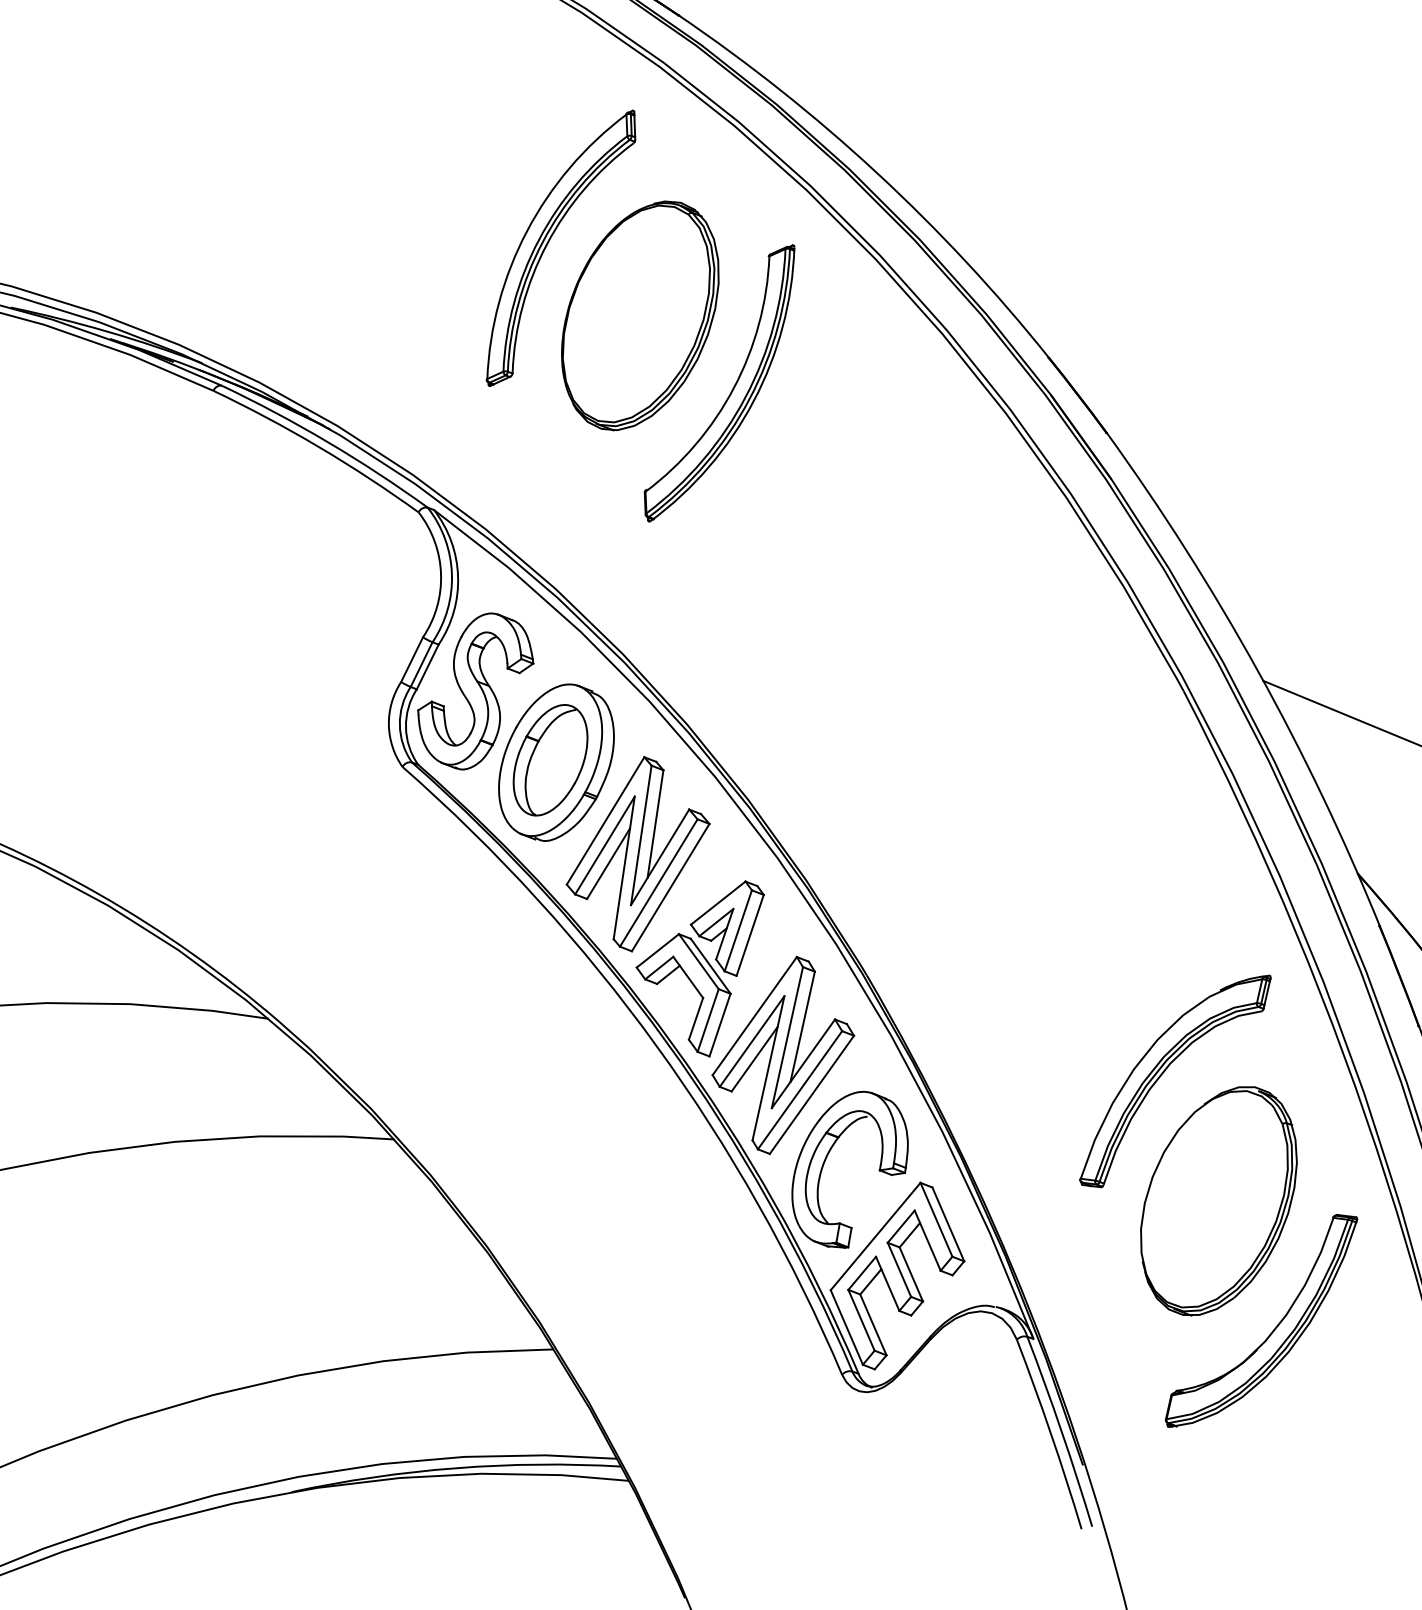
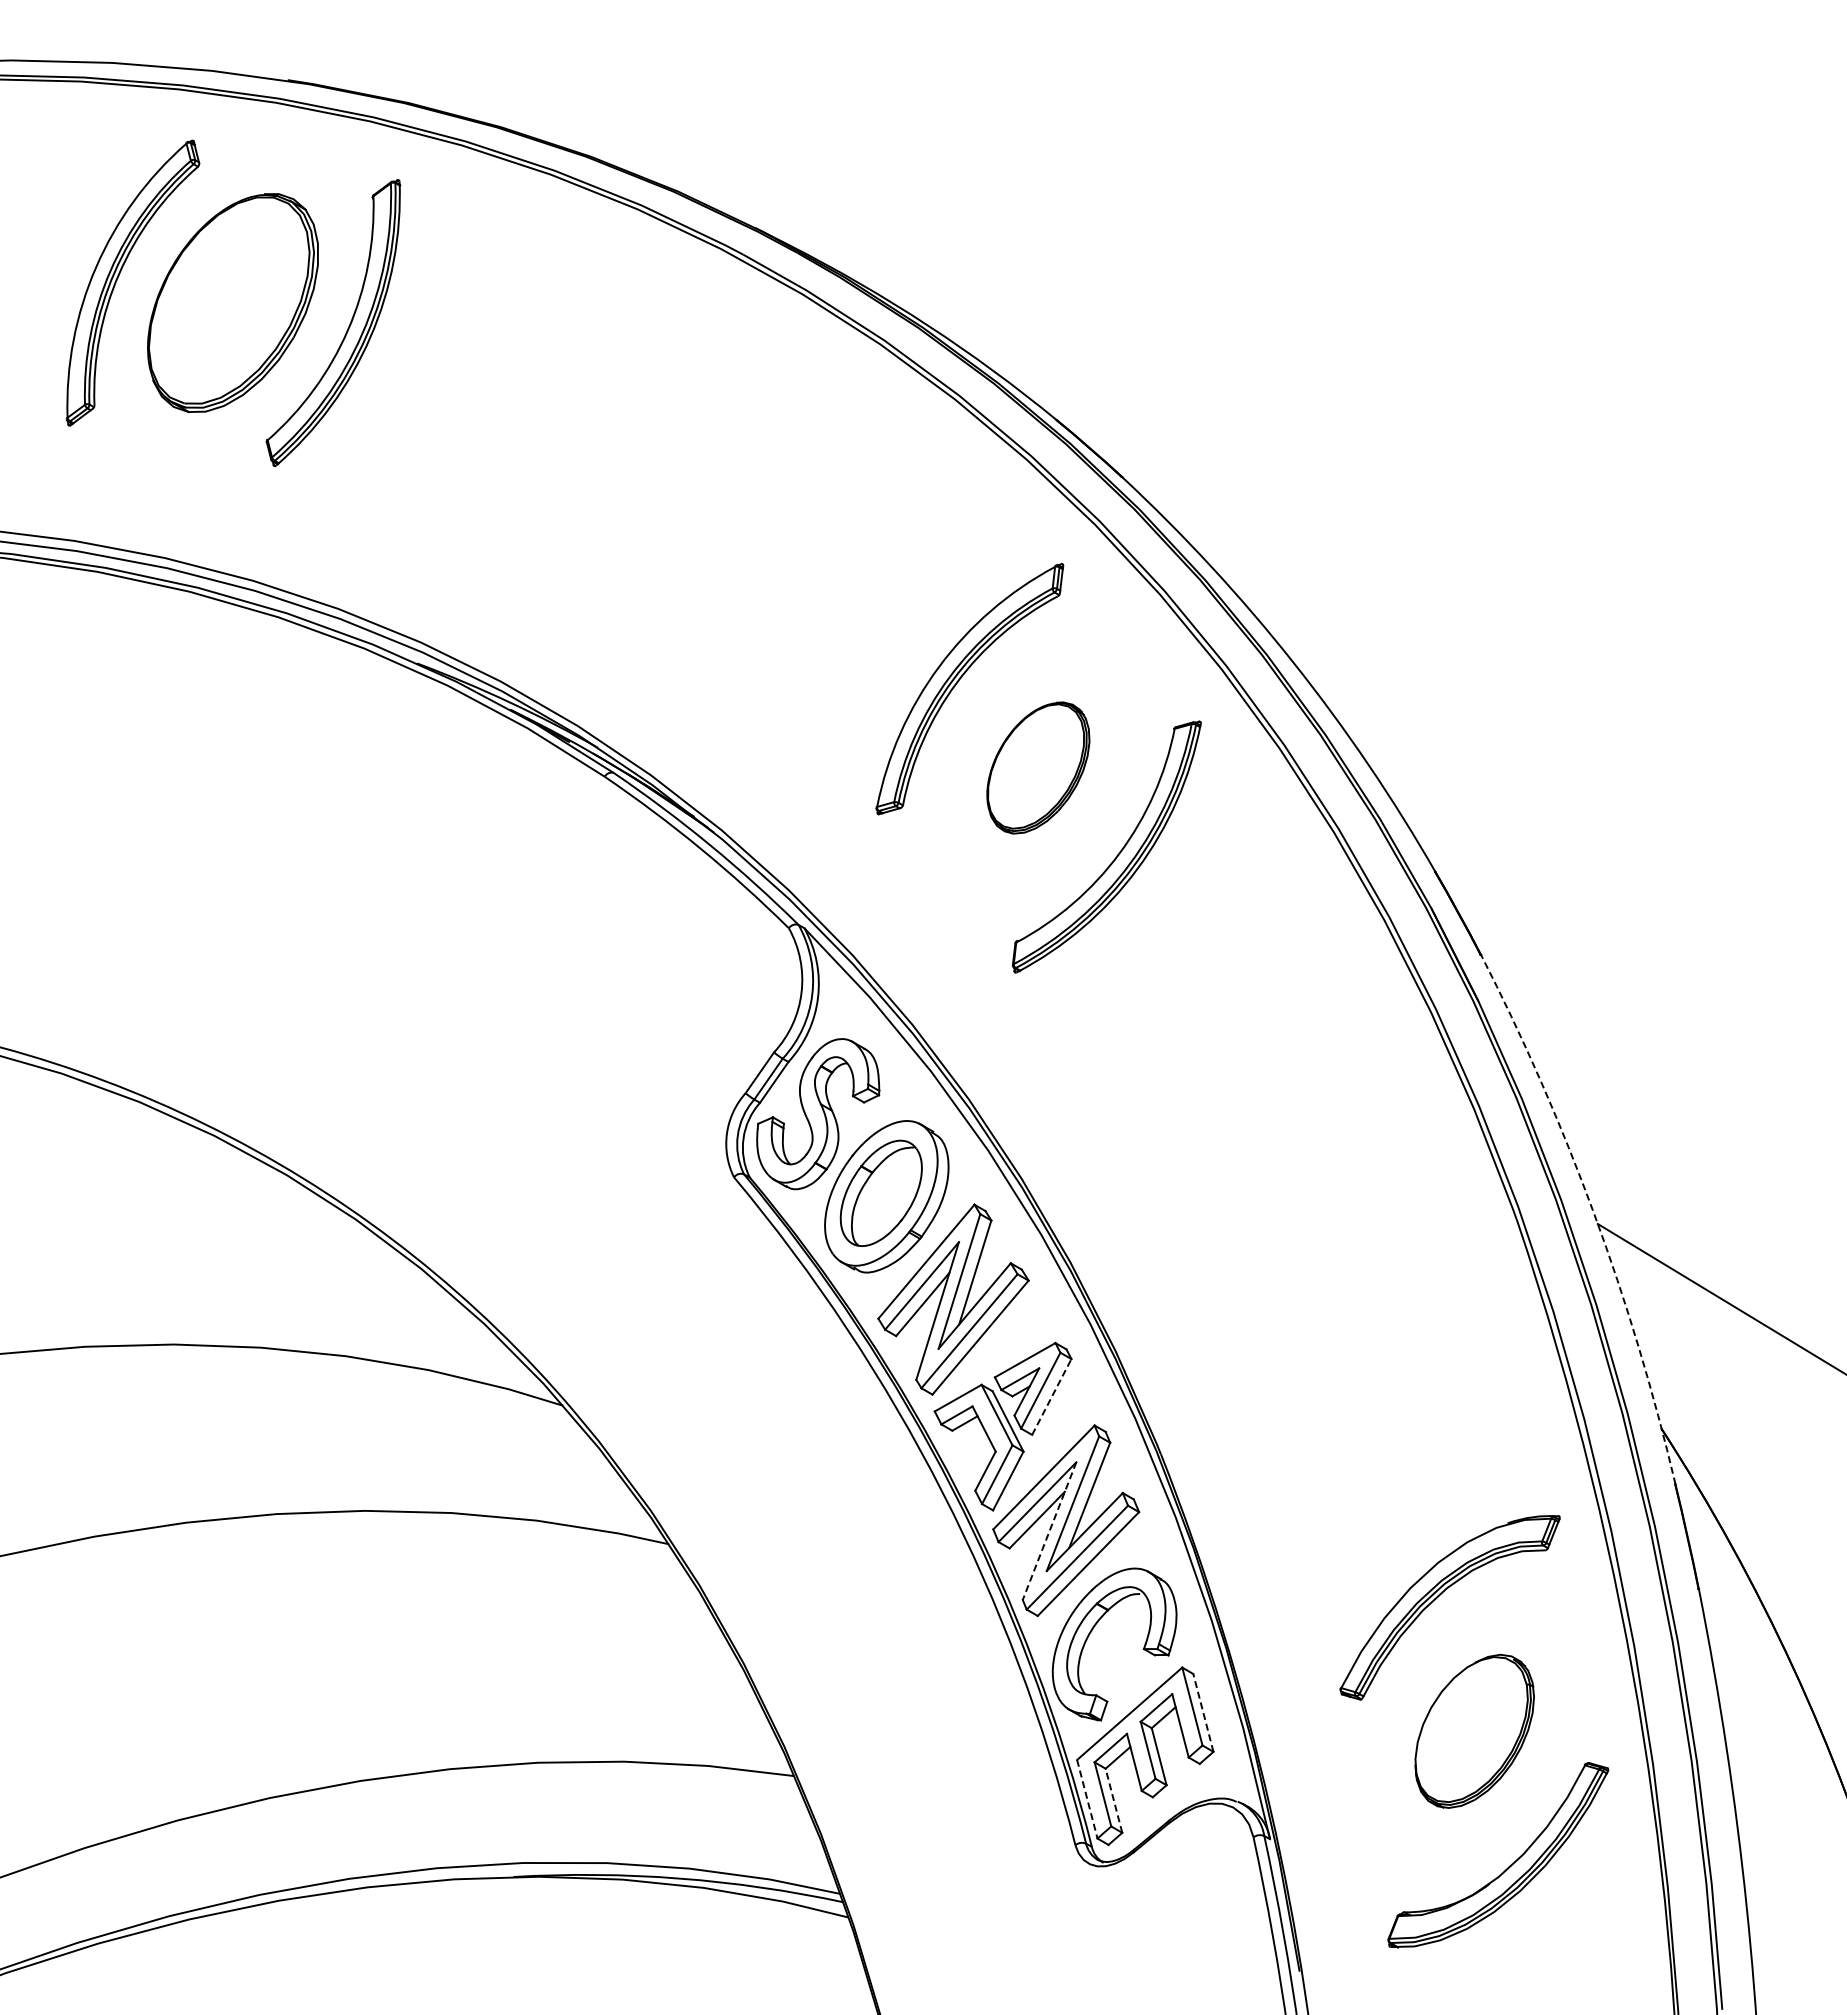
part: (640, 315) -> (1038, 767), size x0.6
arc: (1258, 671) -> (1594, 1213), solid -> dashed
line: (749, 935) -> (1051, 1397), solid -> dashed
line: (768, 1068) -> (1049, 1531), solid -> dashed
part: (1219, 1201) -> (1474, 1731), size x0.7
line: (948, 1223) -> (1203, 1712), solid -> dashed
line: (872, 1324) -> (1113, 1800), solid -> dashed
line: (847, 1327) -> (1087, 1799), solid -> dashed

